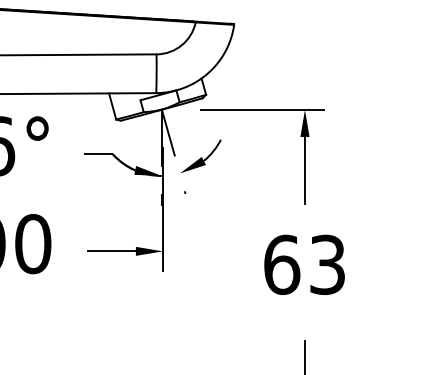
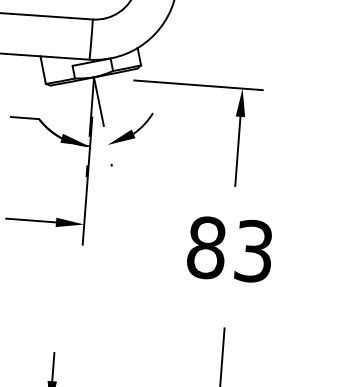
text: (282, 264) -> (207, 247), 63 -> 83

